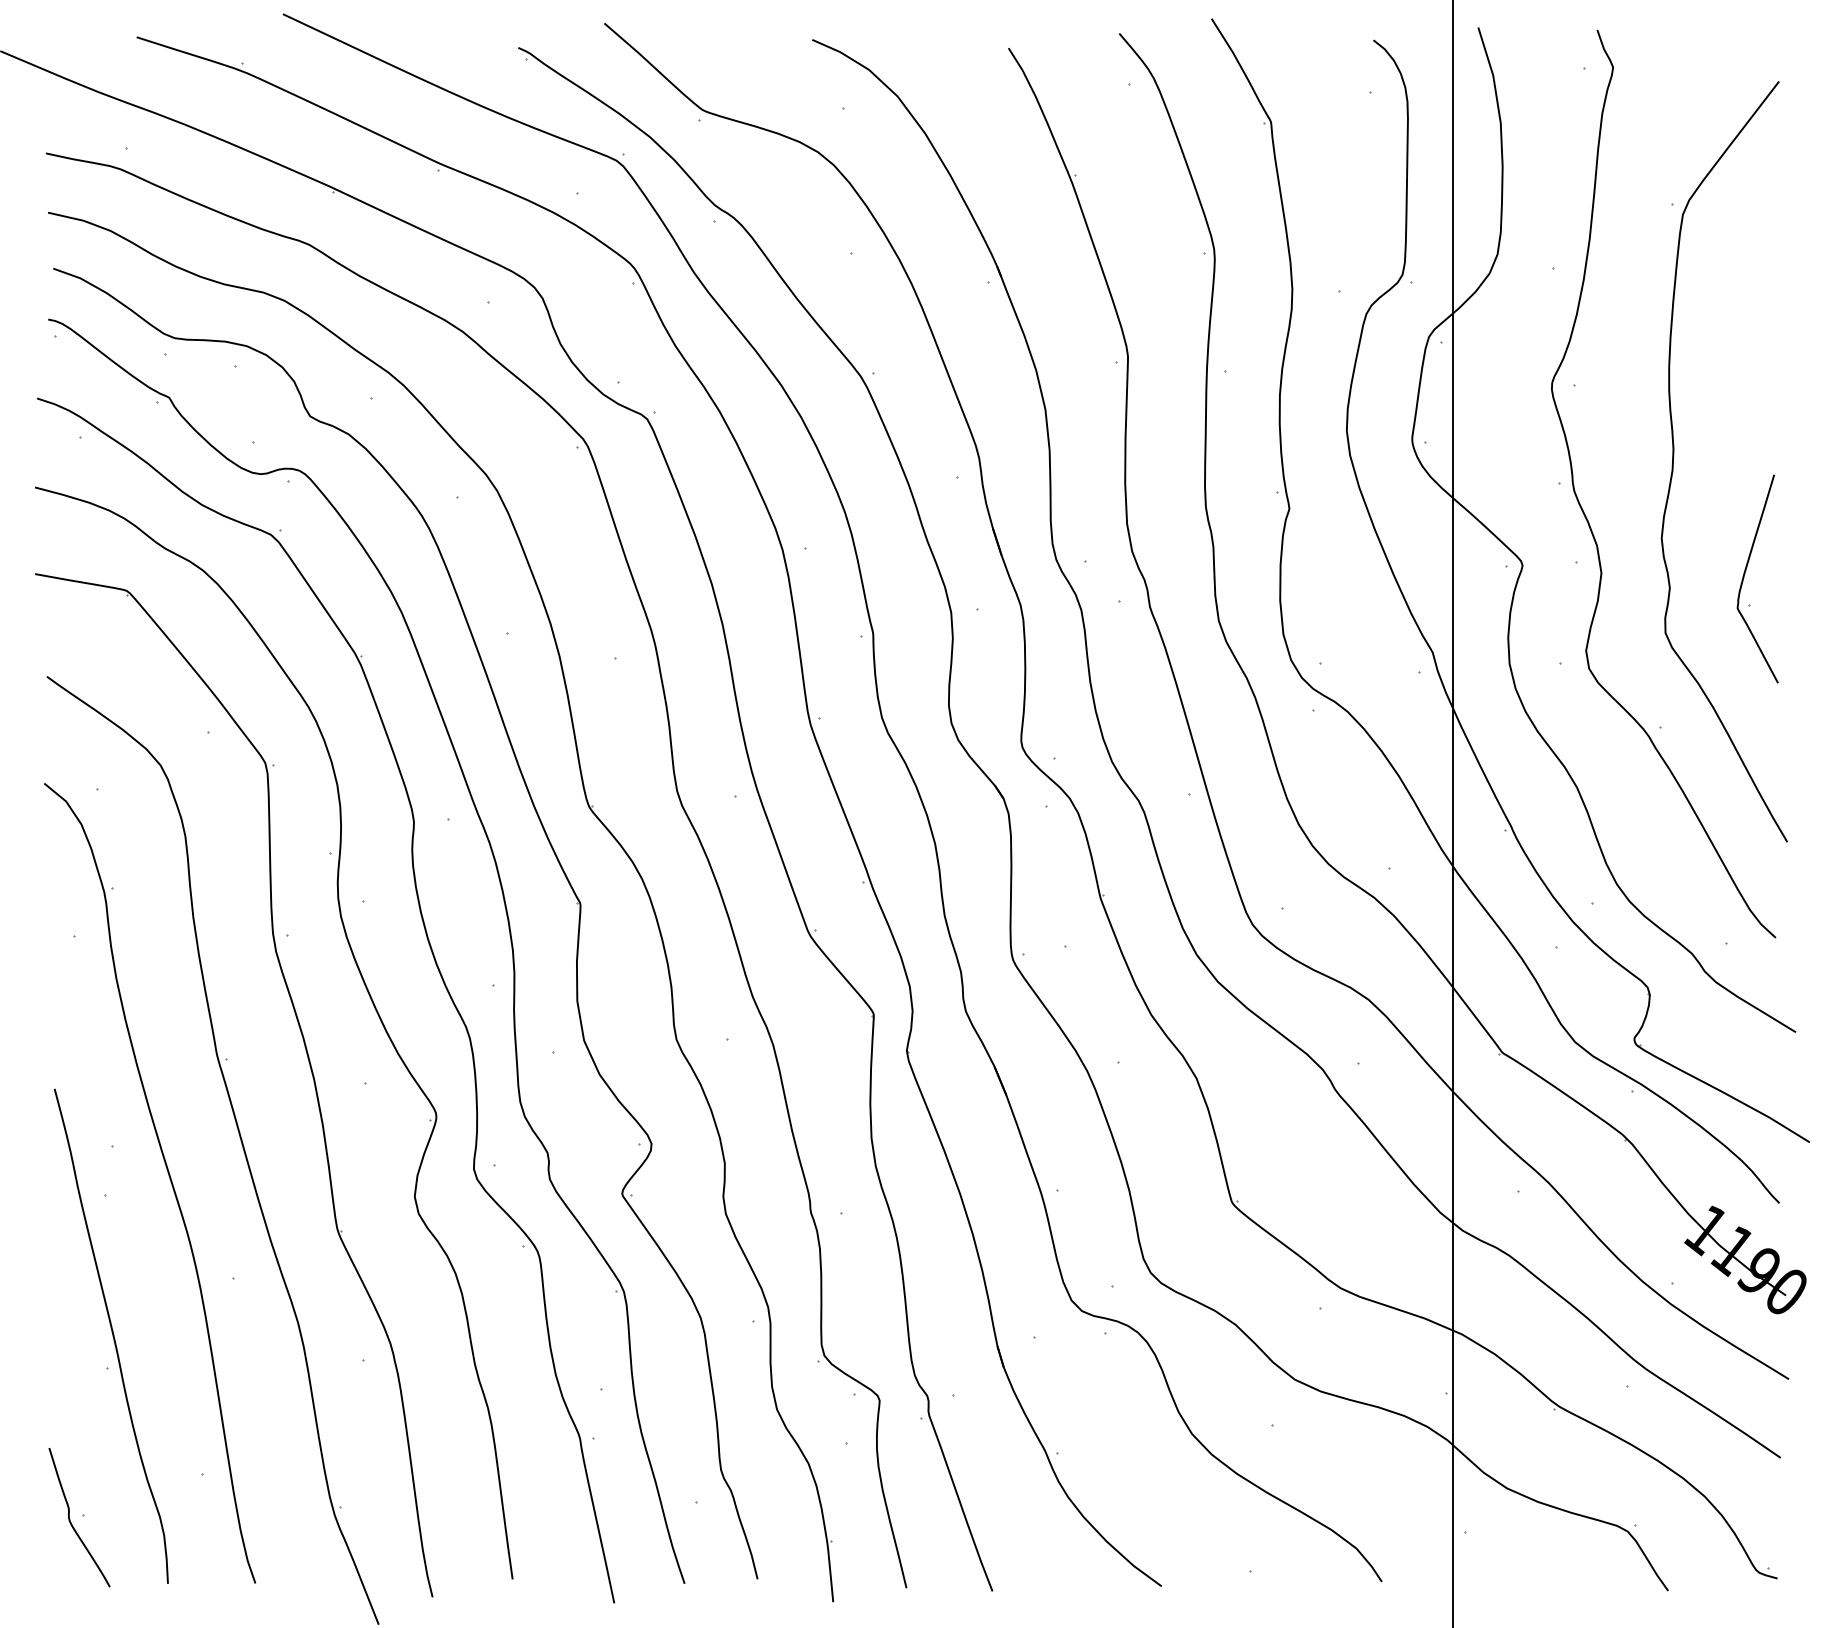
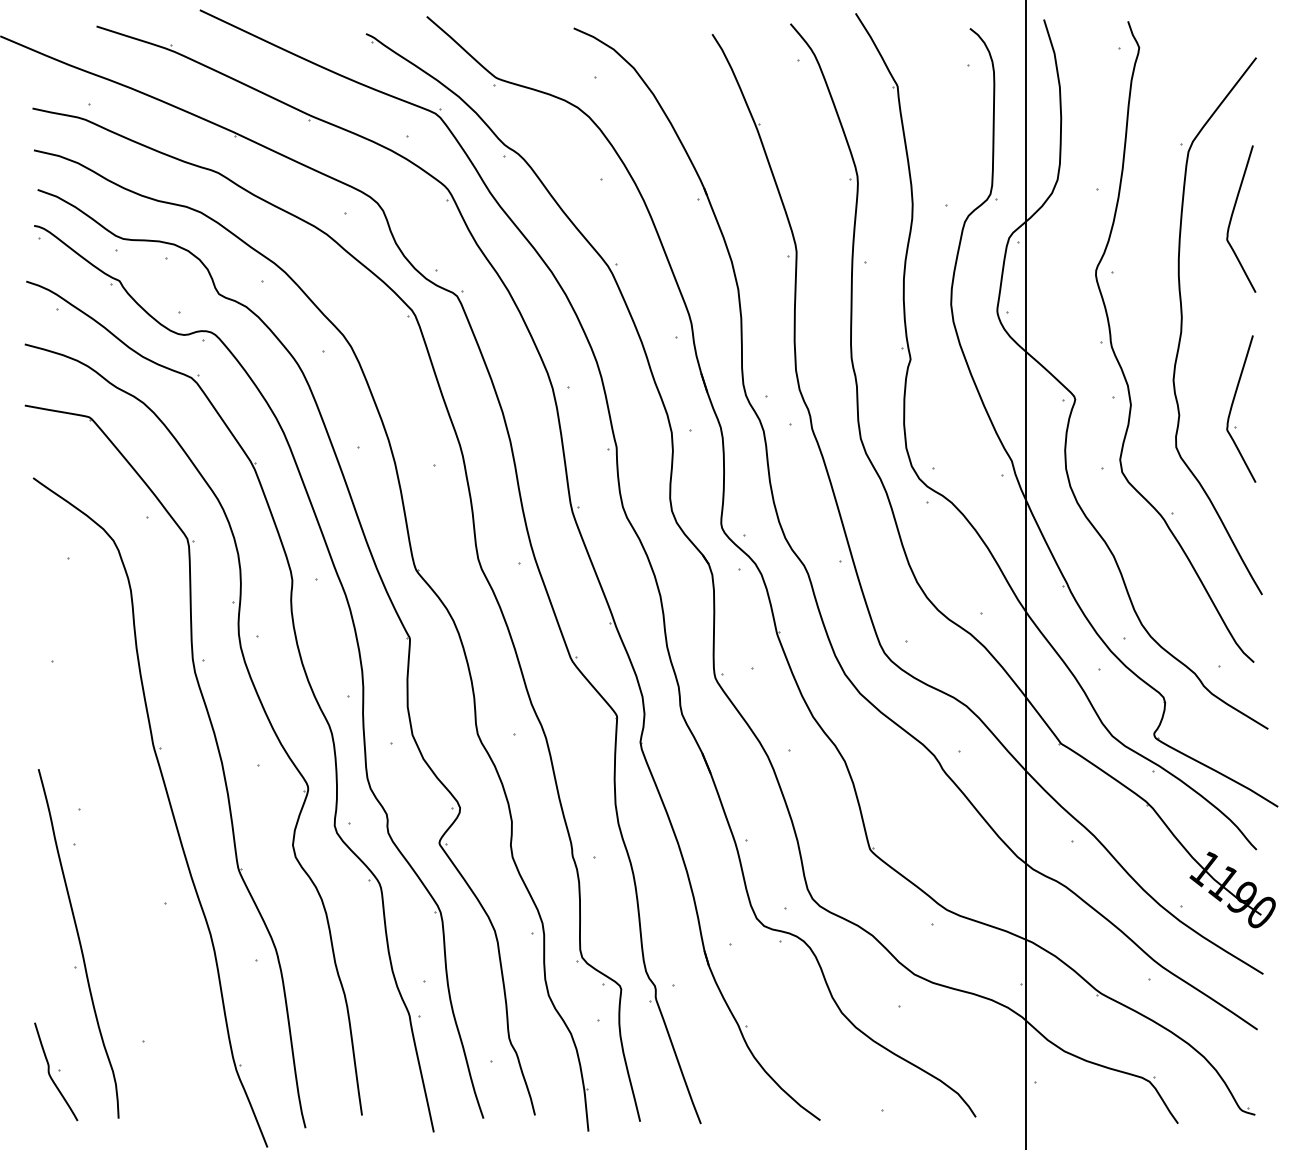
curve: (1745, 305) -> (1232, 215), added
part: (168, 1176) -> (119, 830), removed

